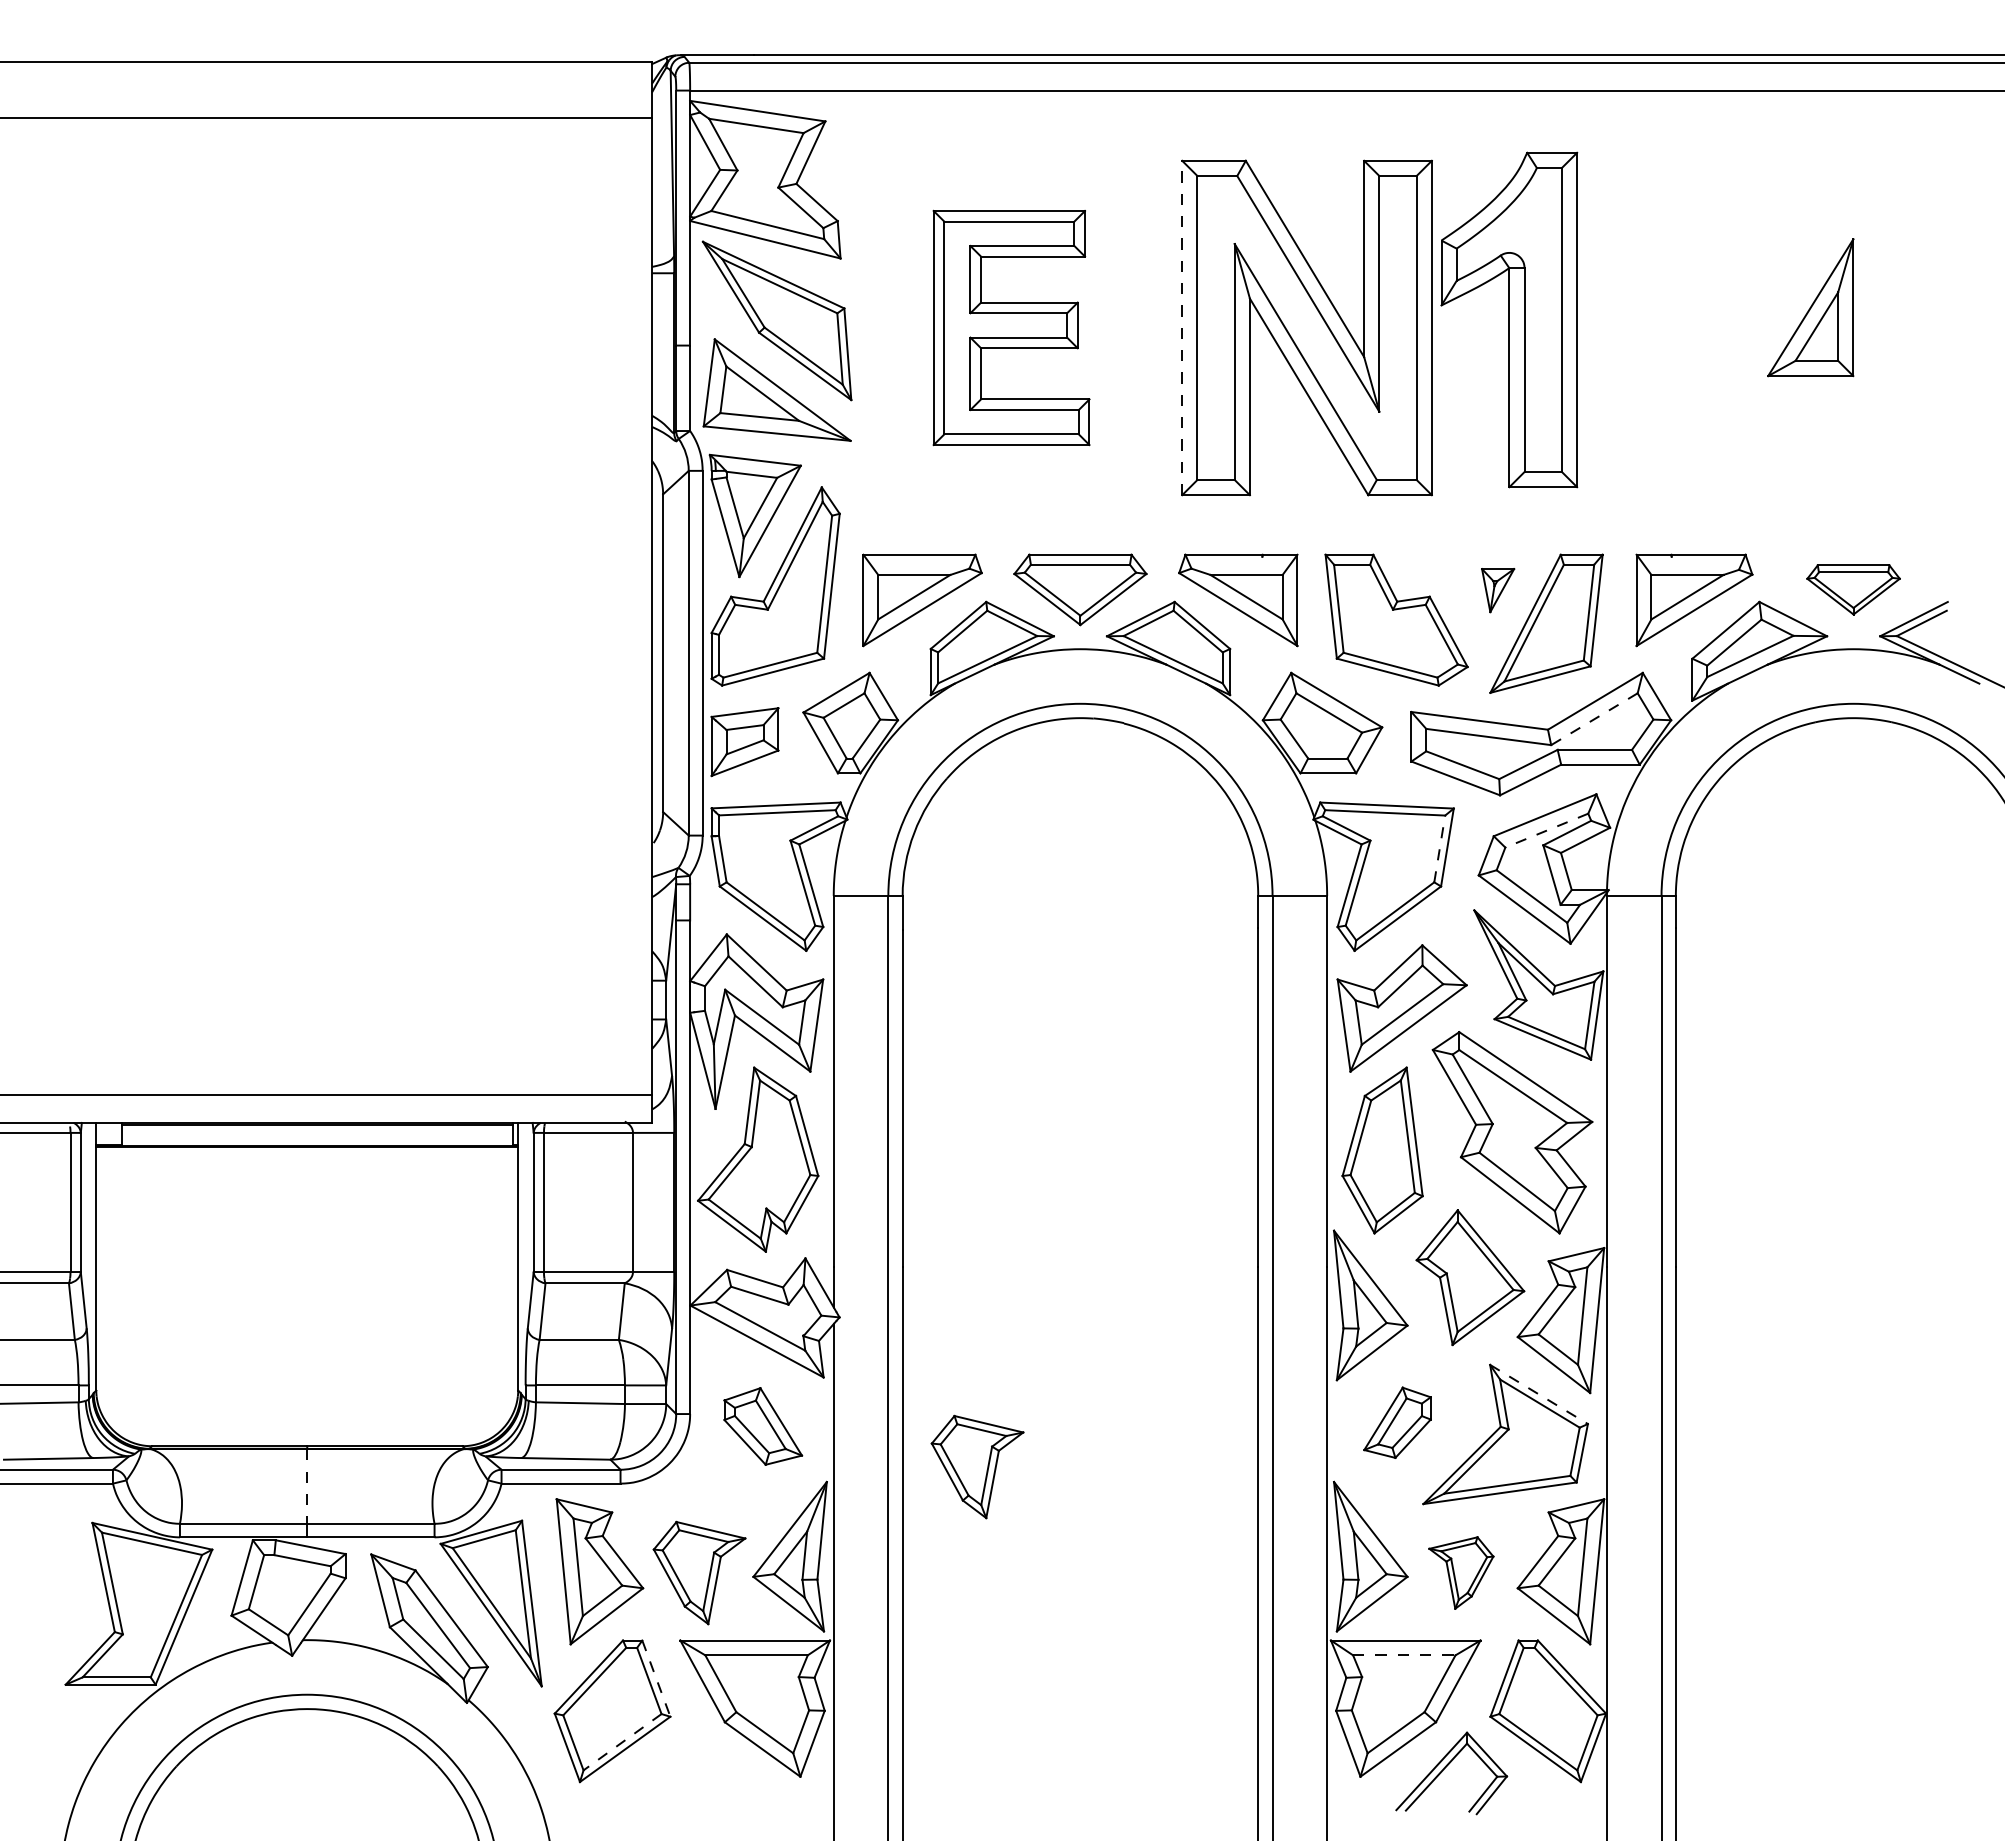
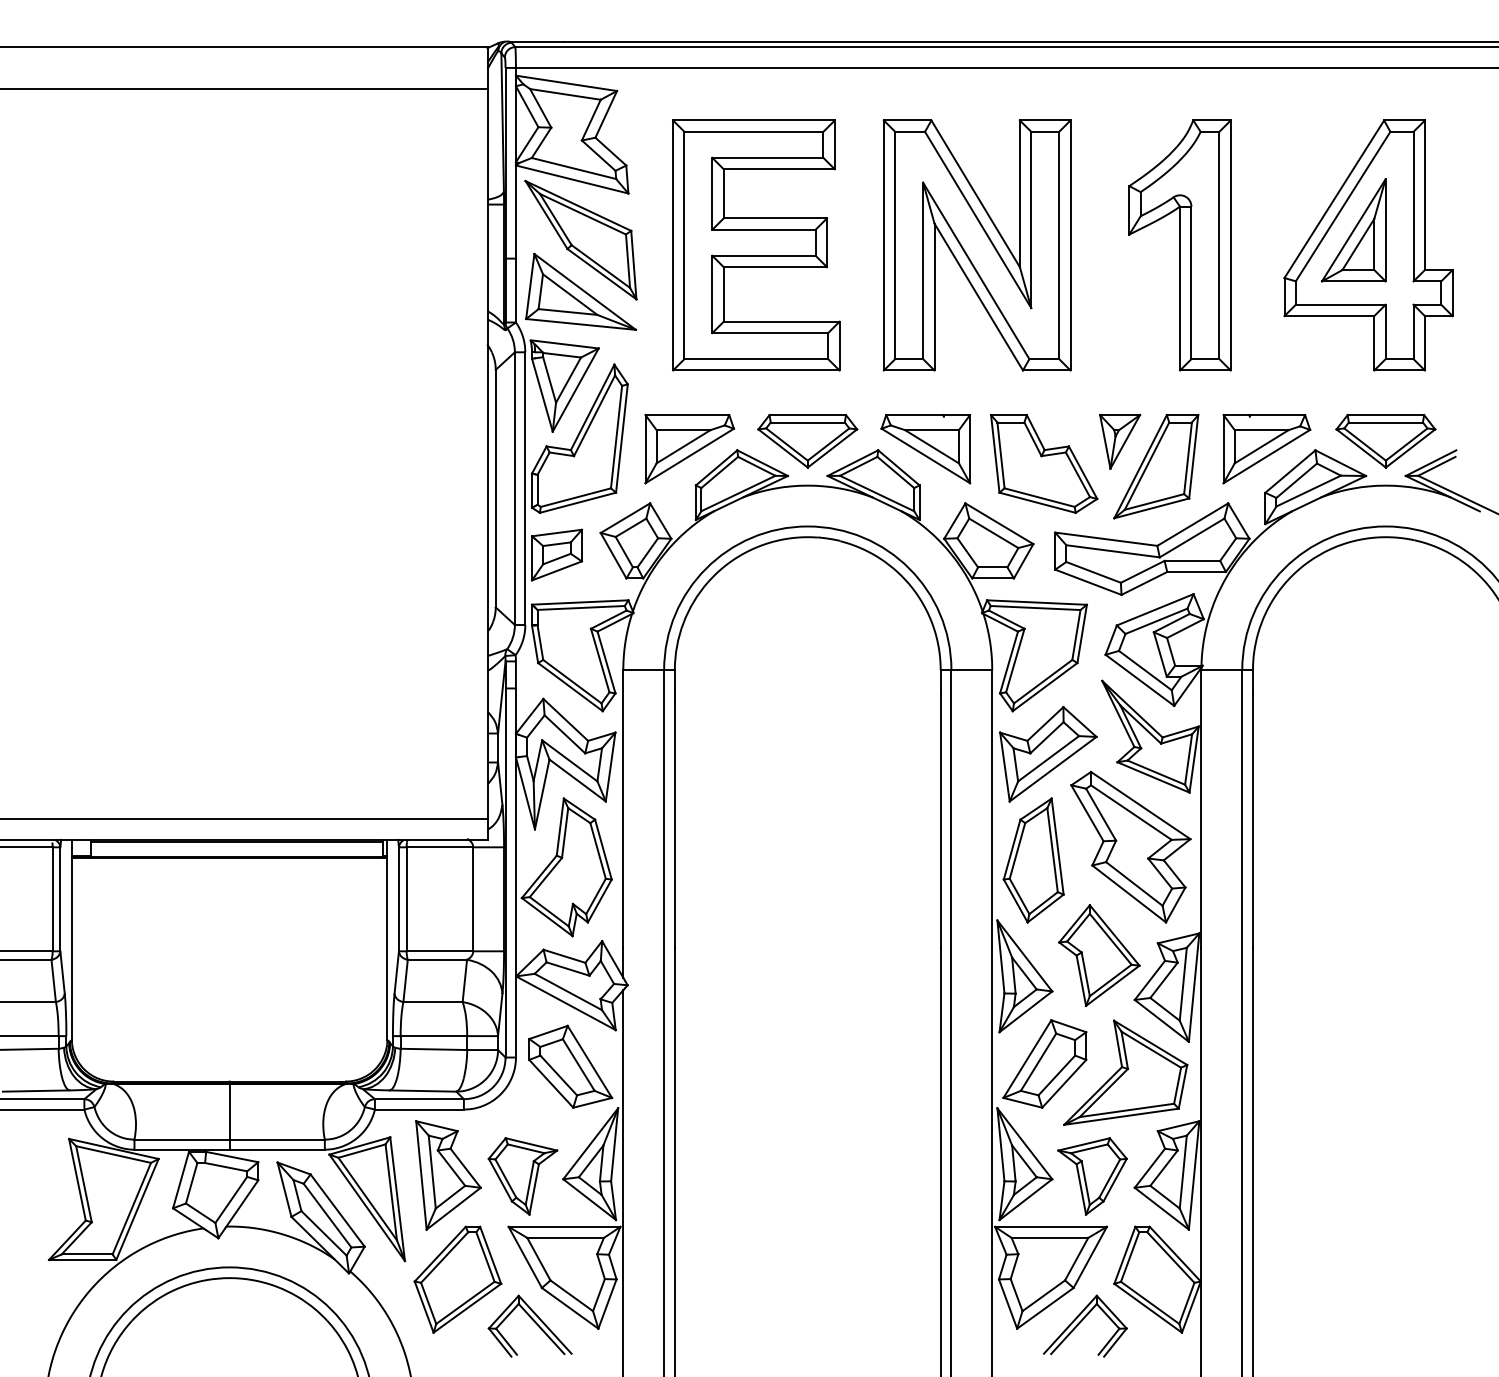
part: (1509, 319) -> (1180, 245), moved
part: (1011, 327) -> (756, 245), size x1.43
line: (1182, 327) -> (884, 245), dashed -> solid
part: (1830, 327) -> (1368, 245), added
part: (1853, 589) -> (1385, 441), size x1.43
part: (1497, 590) -> (1119, 441), size x1.67
line: (1594, 719) -> (1192, 538), dashed -> solid
line: (1546, 830) -> (1156, 621), dashed -> solid
line: (1439, 848) -> (1076, 634), dashed -> solid
line: (1539, 1394) -> (1151, 1042), dashed -> solid
part: (1397, 1422) -> (1044, 1063), size x1.67
part: (762, 1426) -> (570, 1066), size x1.43
part: (977, 1466) -> (730, 1096), removed
line: (307, 1487) -> (229, 1112), dashed -> solid
part: (1461, 1572) -> (1092, 1176), size x1.43
line: (1404, 1655) -> (1050, 1238), dashed -> solid
line: (656, 1678) -> (490, 1255), dashed -> solid
line: (622, 1742) -> (465, 1303), dashed -> solid
part: (714, 1767) -> (534, 1321), added

